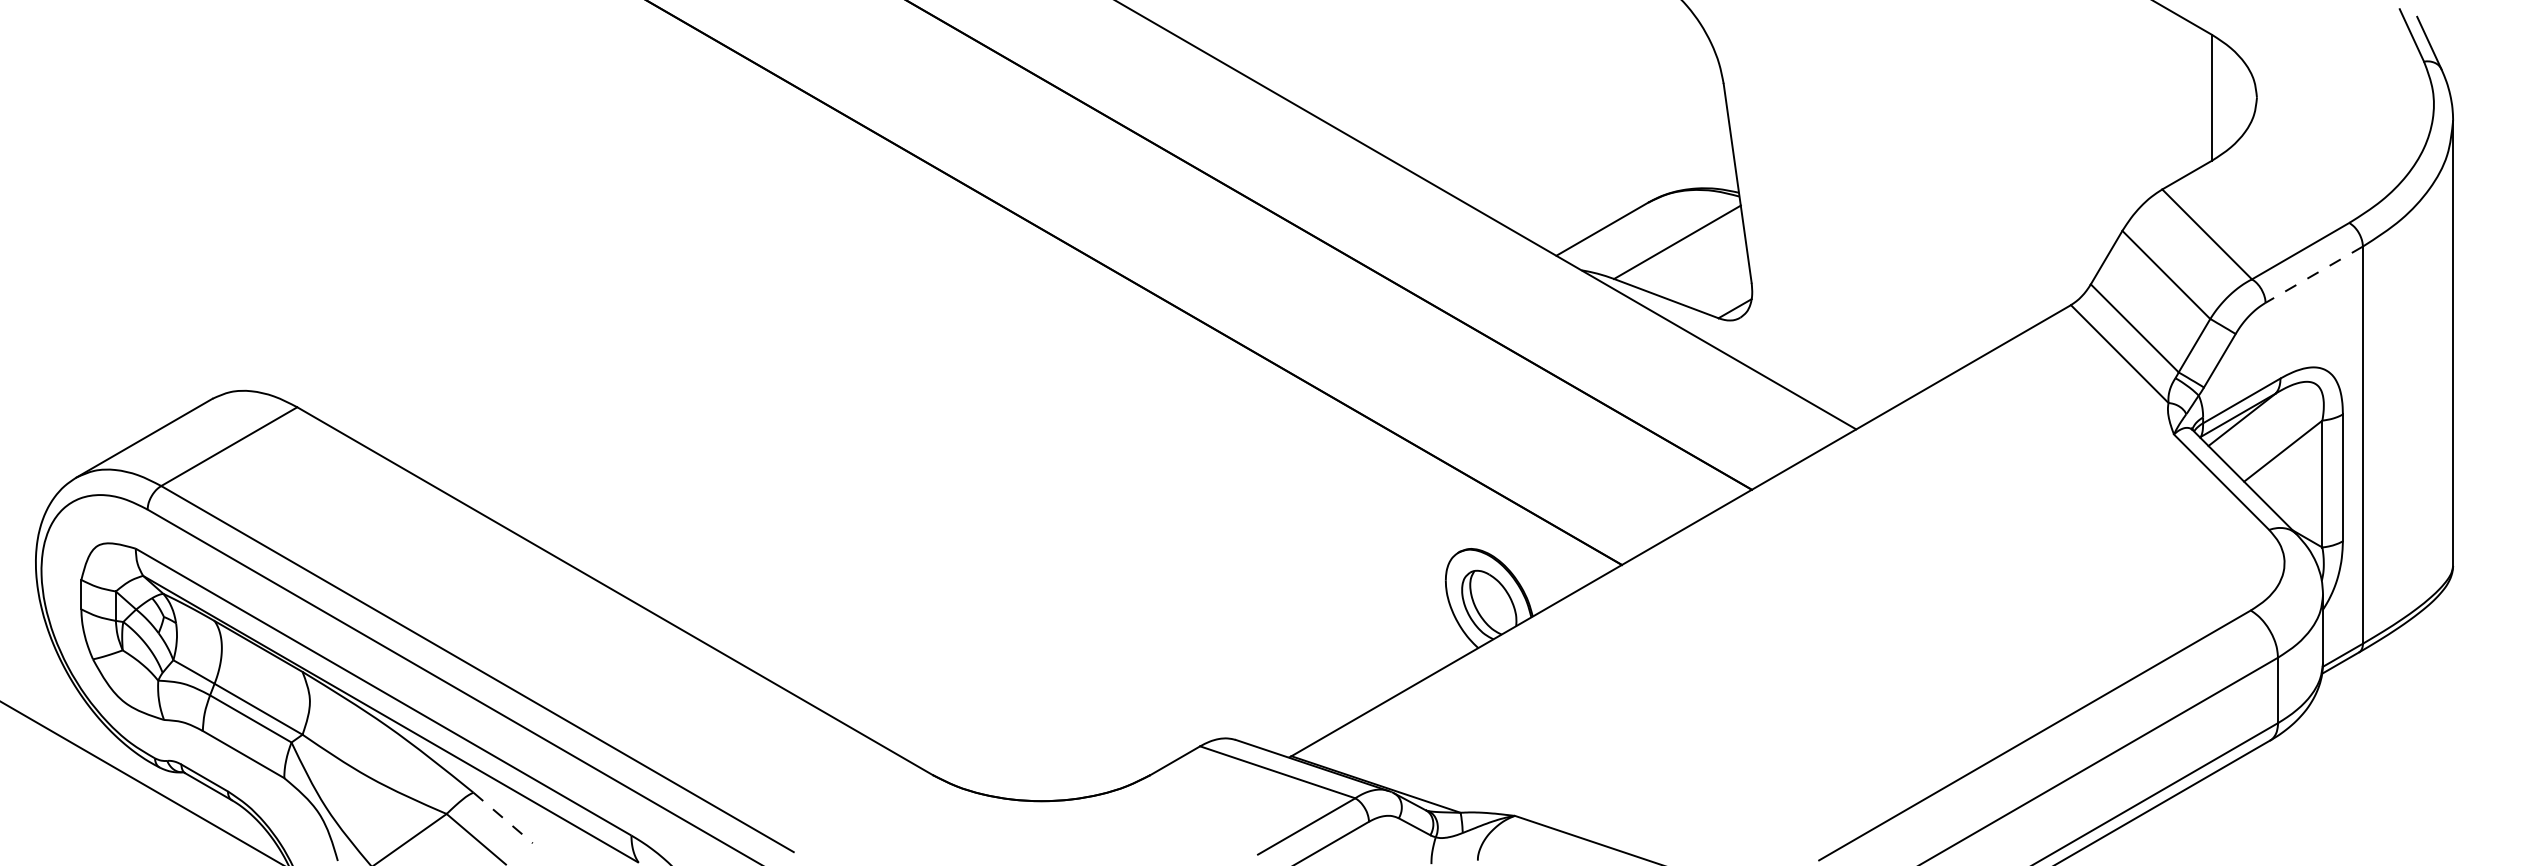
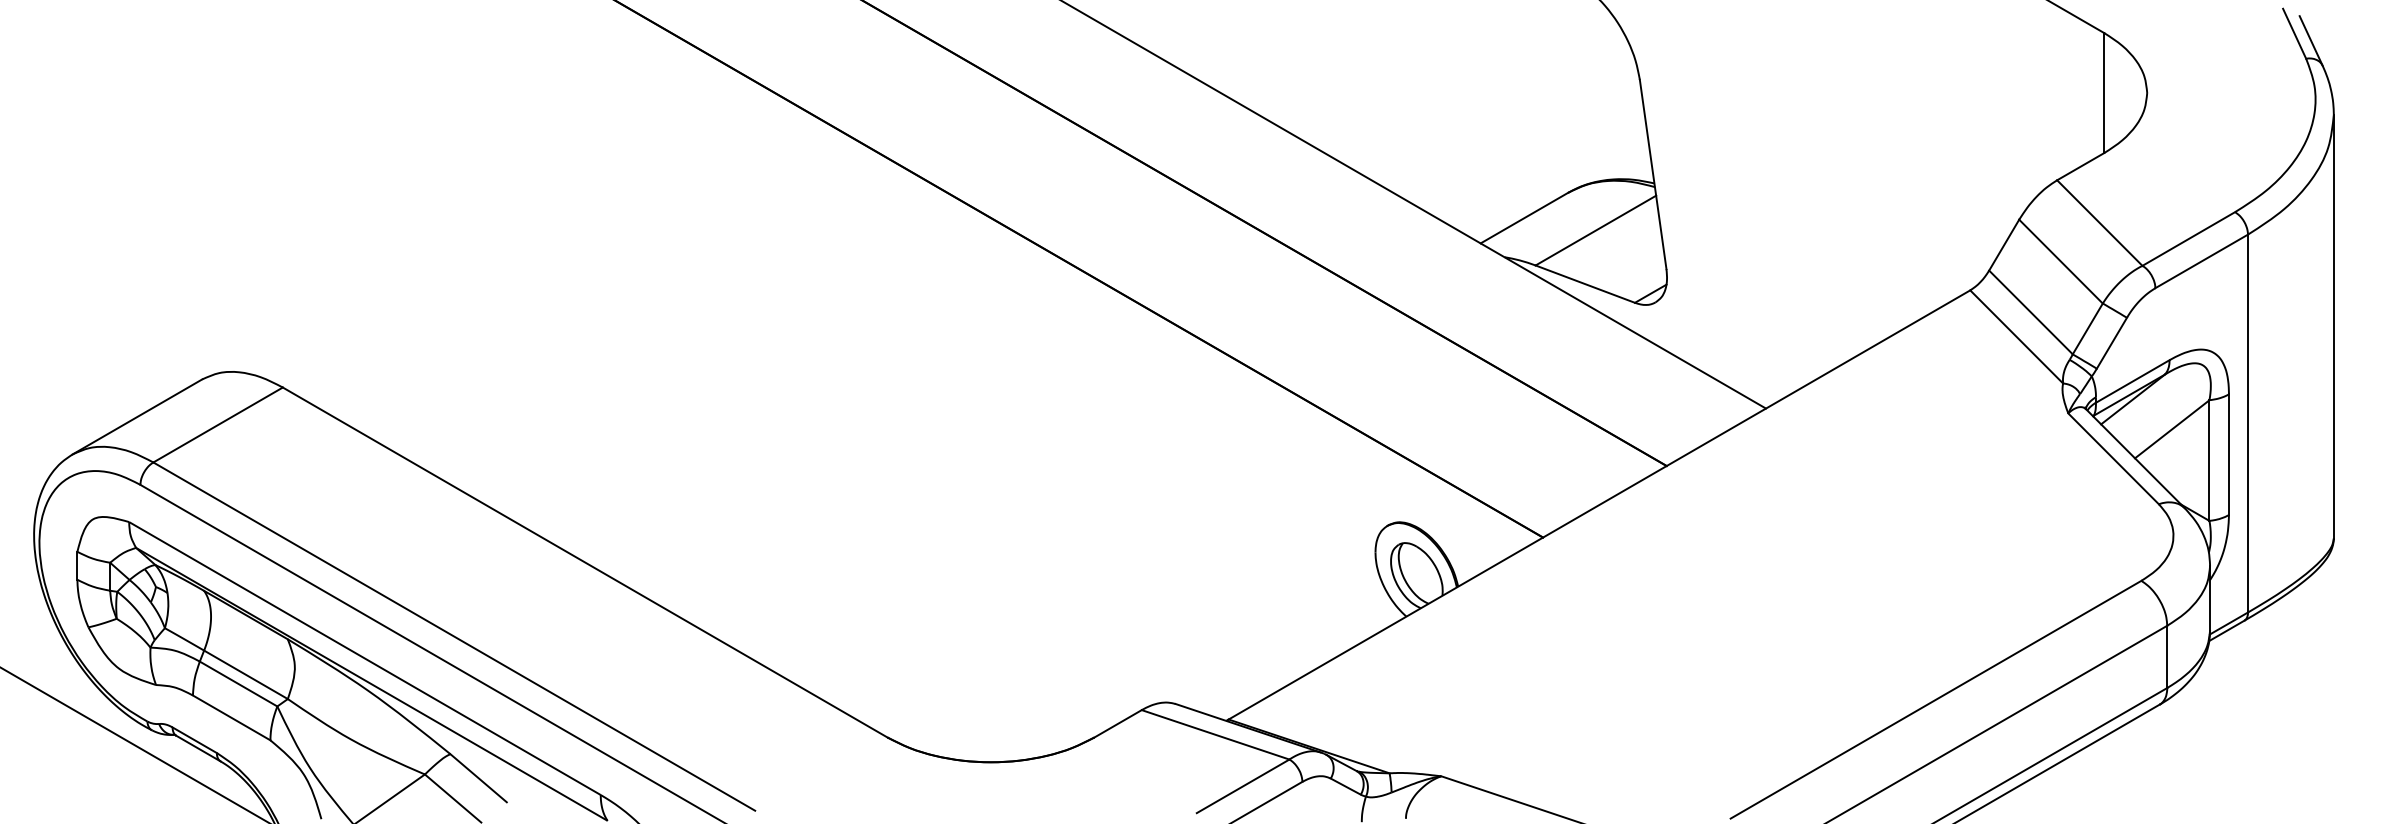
line: (2314, 274) -> (2201, 261), dashed -> solid
line: (504, 818) -> (479, 778), dashed -> solid

